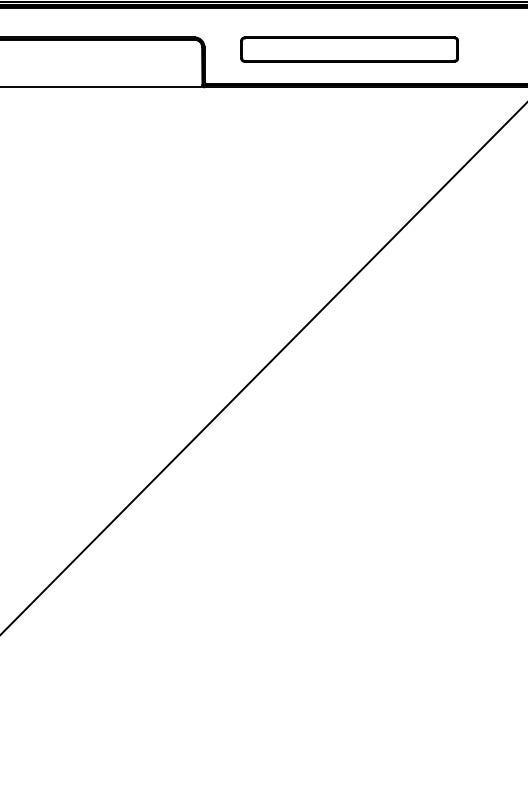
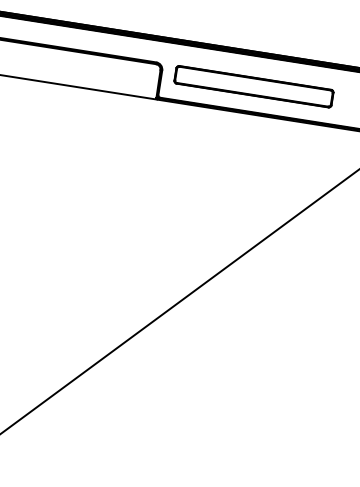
part: (349, 49) -> (253, 86), moved

